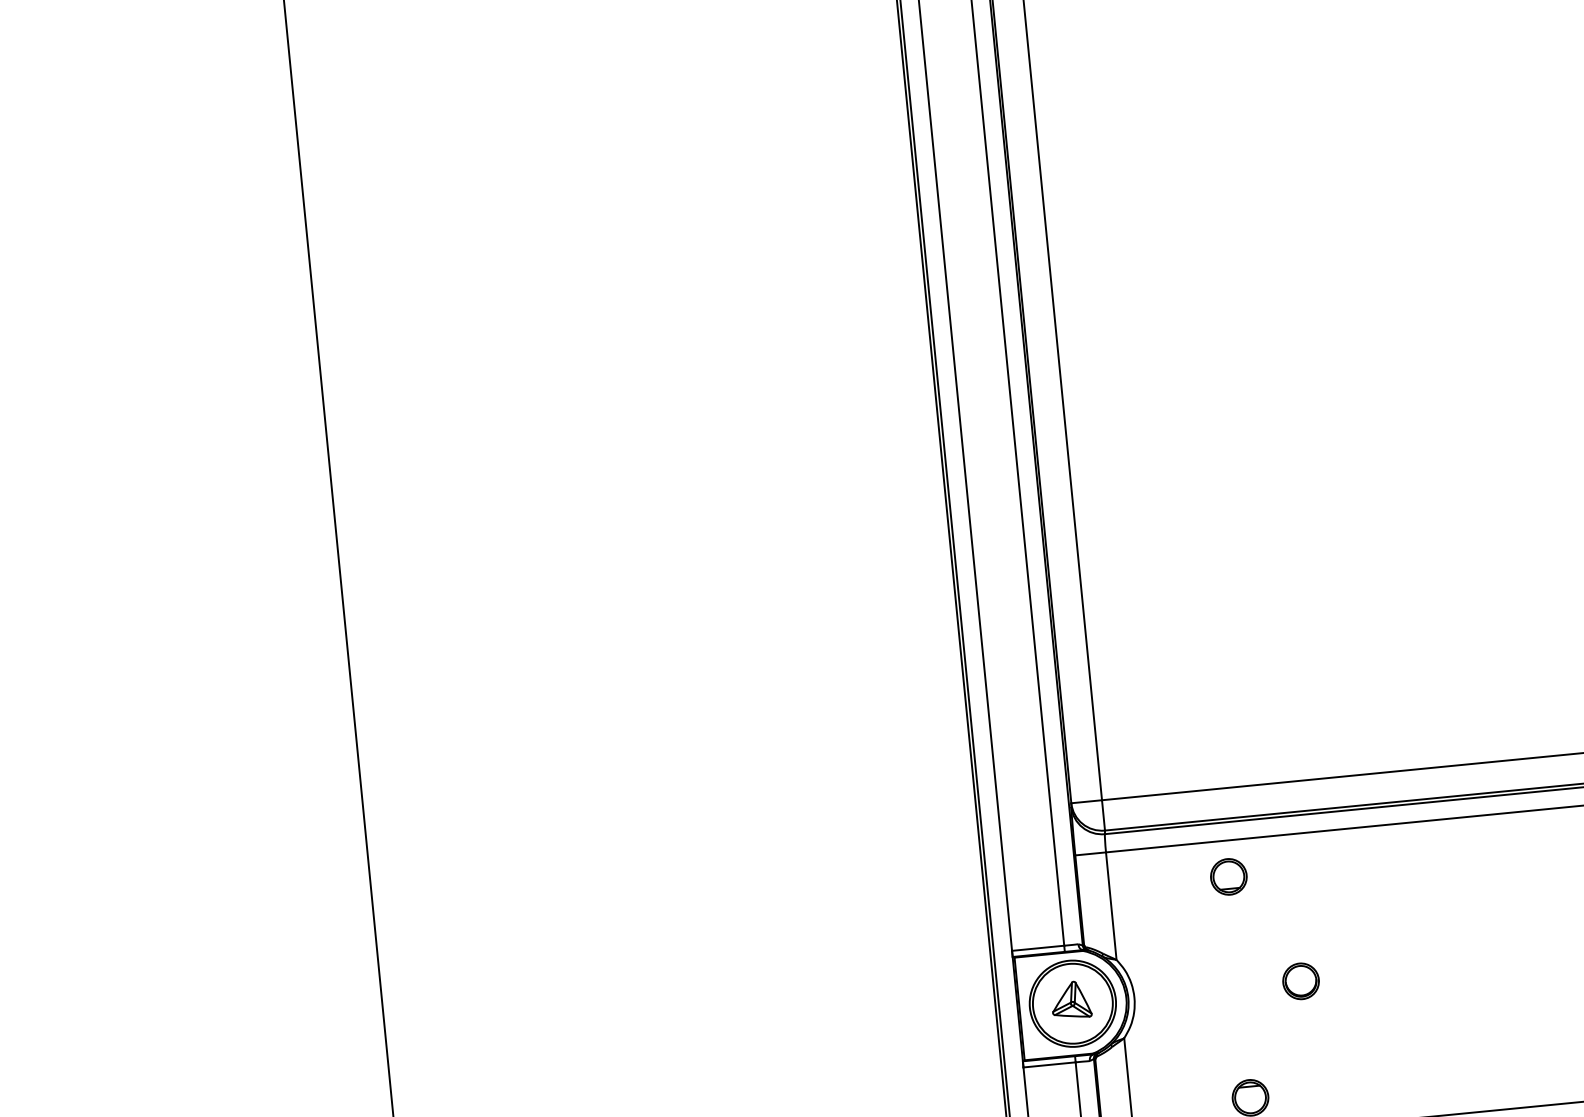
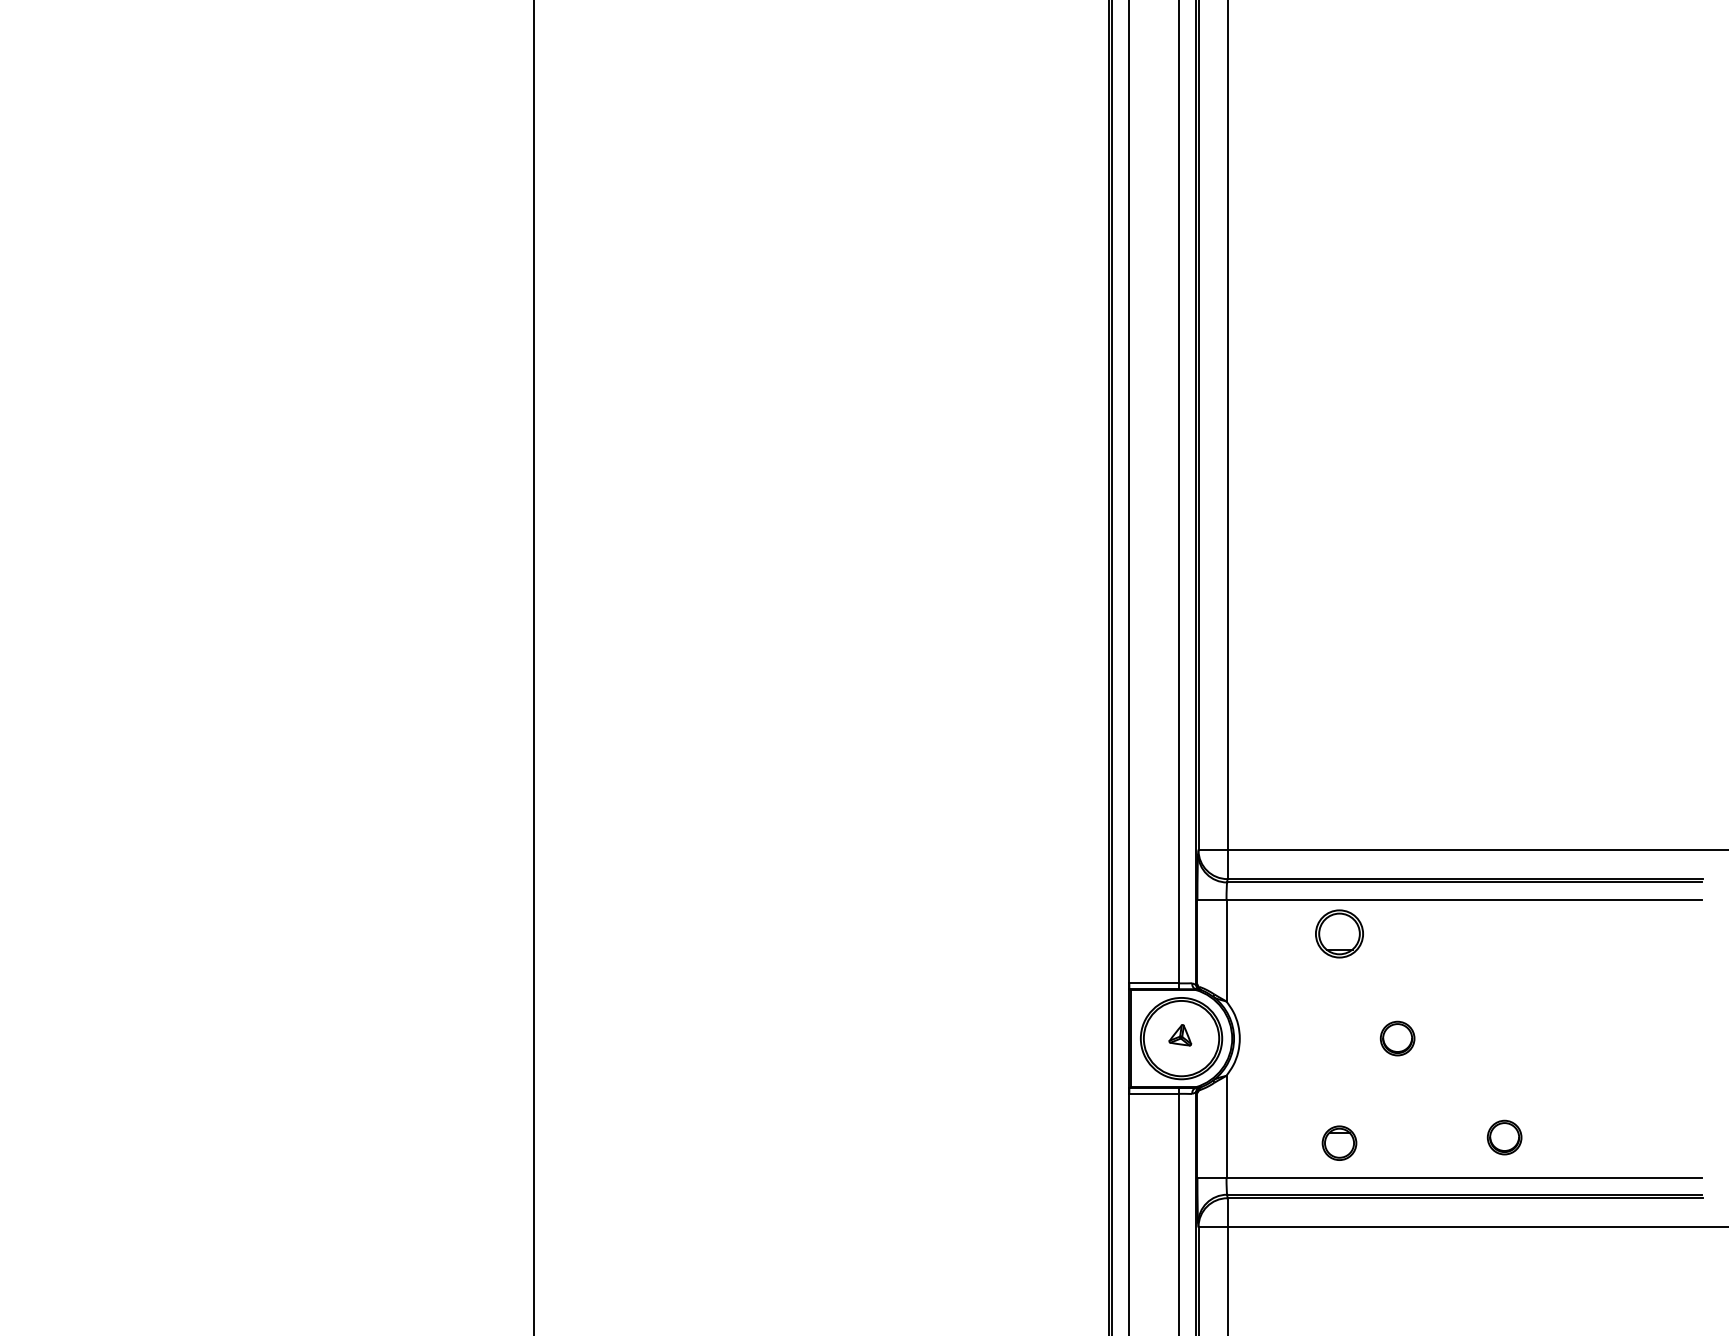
part: (1228, 876) -> (1339, 933), size x1.4
part: (1071, 1000) -> (1180, 1035), size x0.6
part: (1424, 1074) -> (1504, 1137), added

